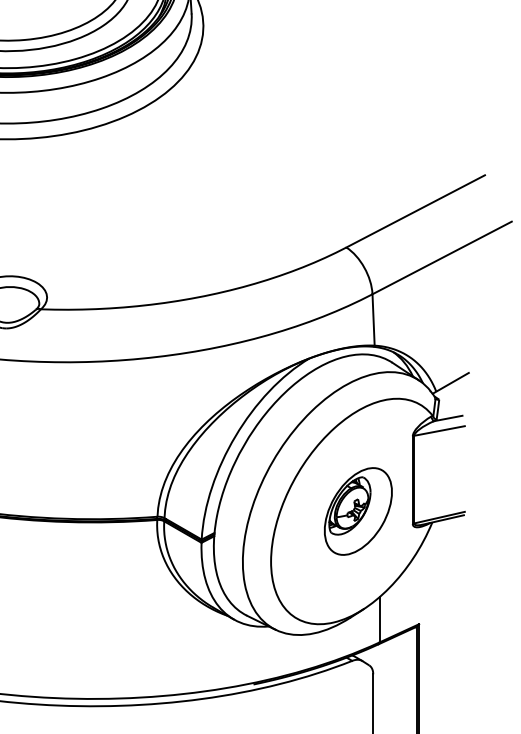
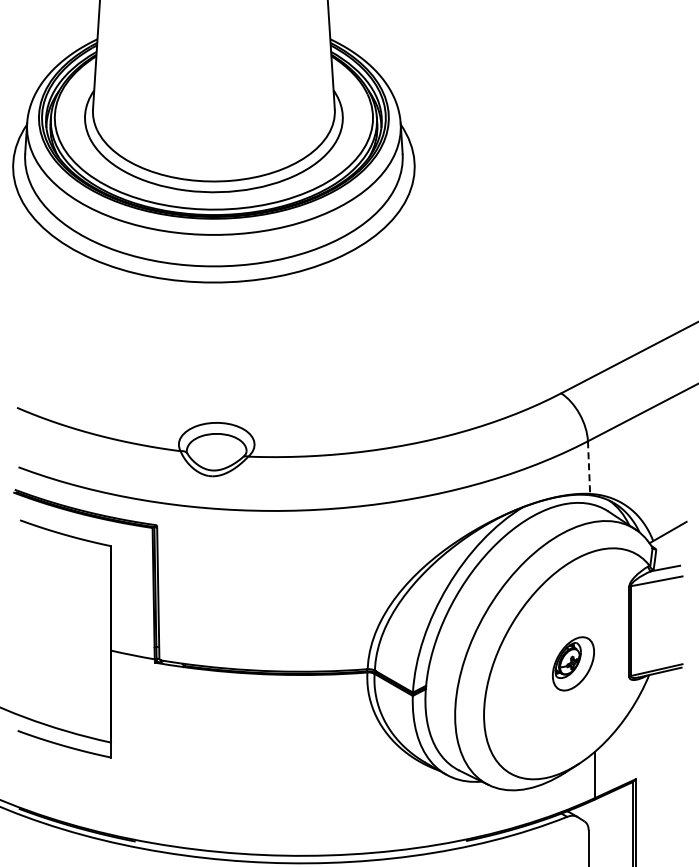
line: (374, 320) -> (589, 468), solid -> dashed
part: (358, 511) -> (573, 663), size x0.6

